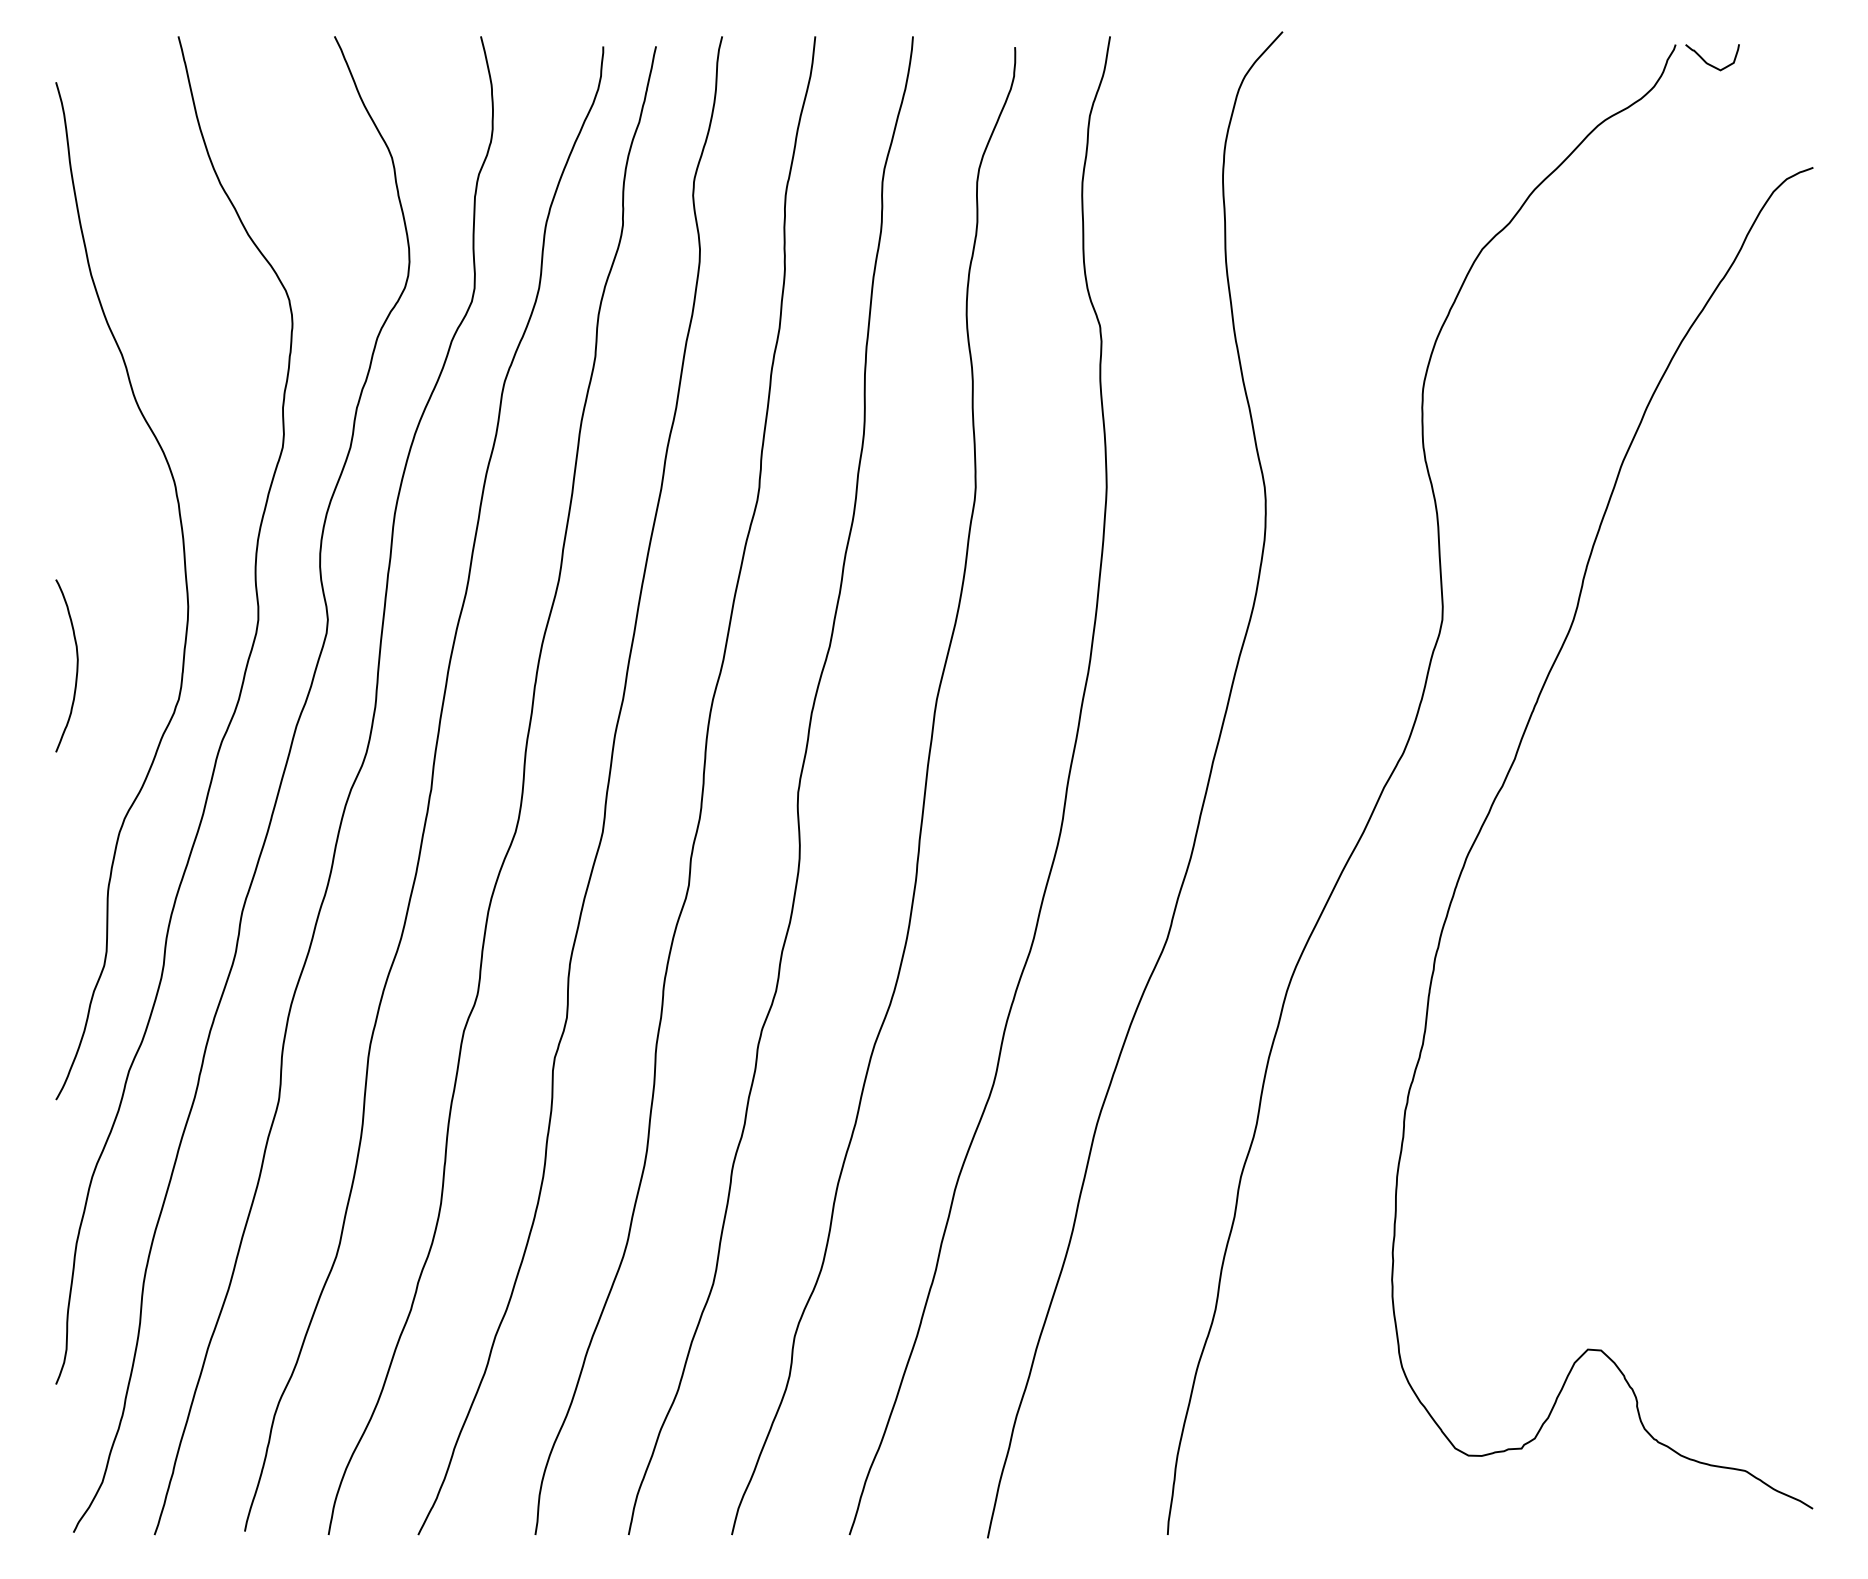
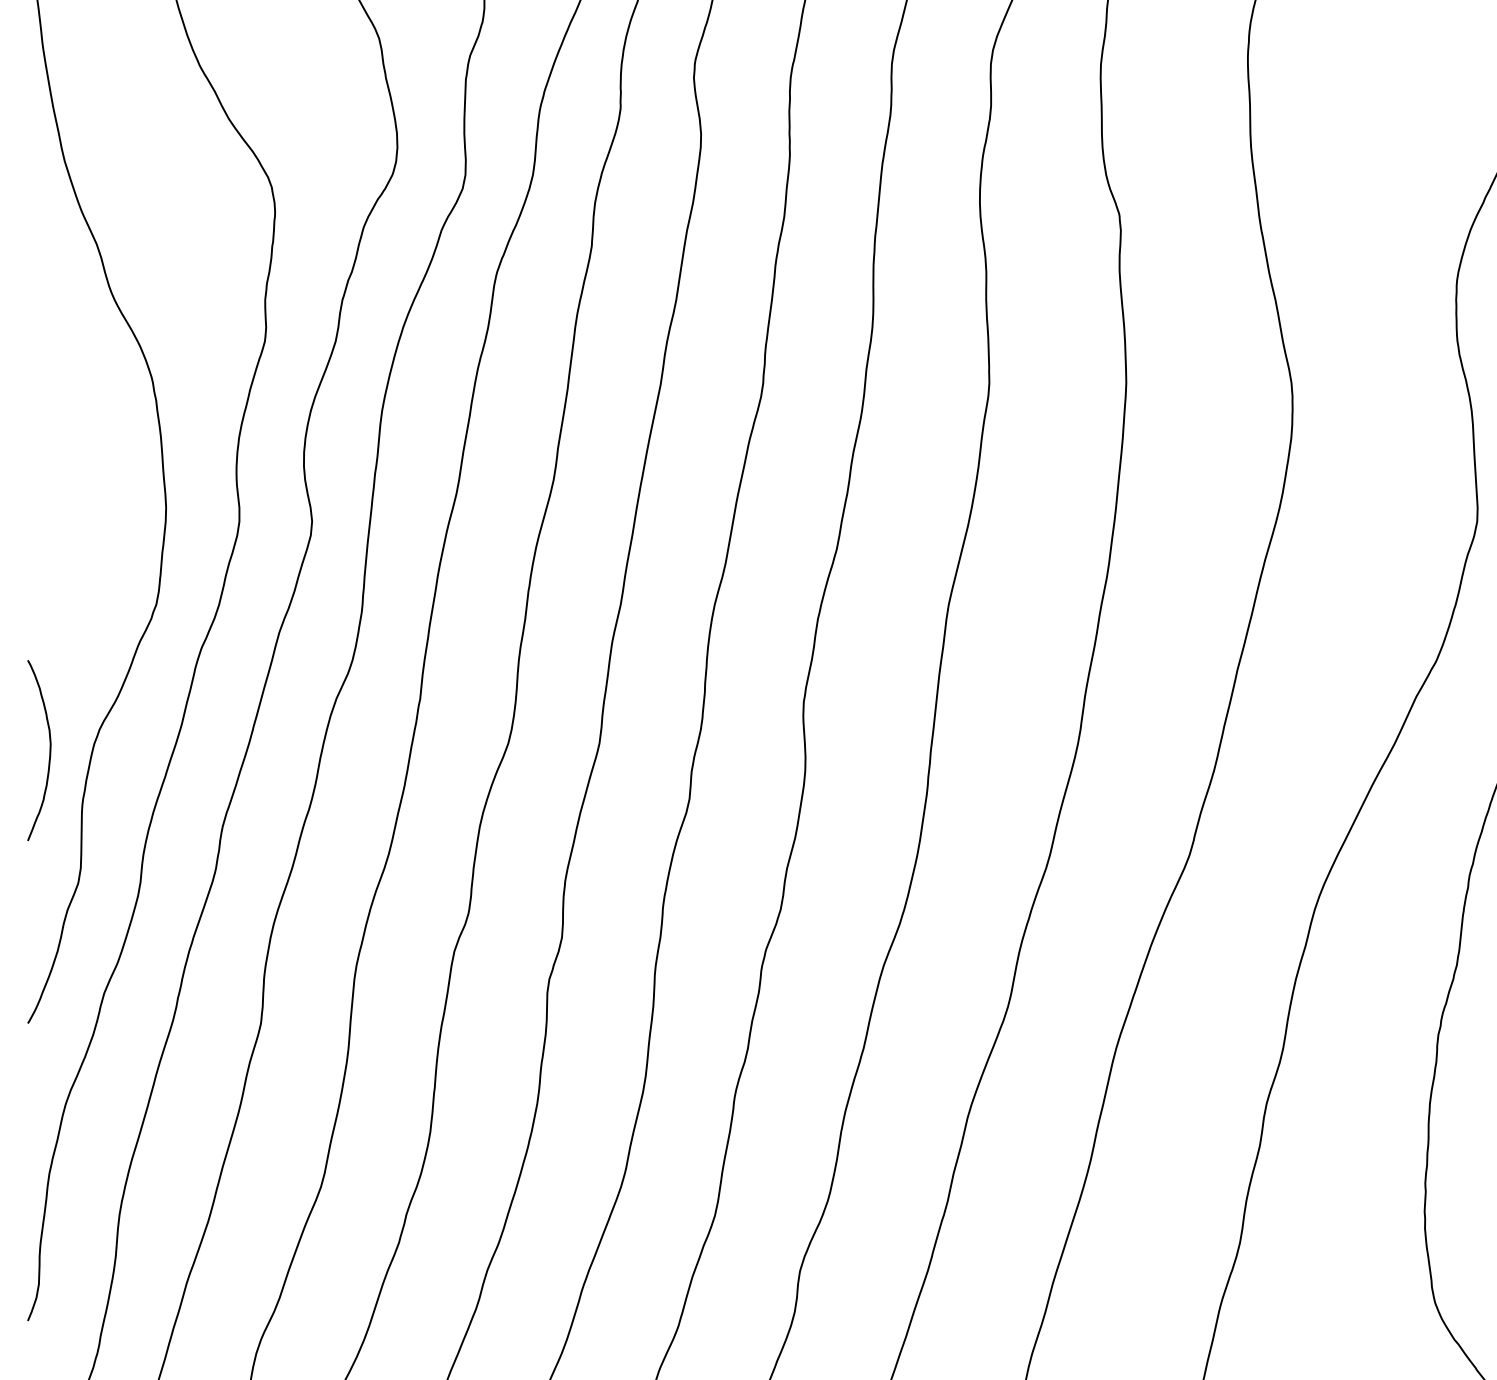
curve: (76, 665) -> (49, 750), moved

